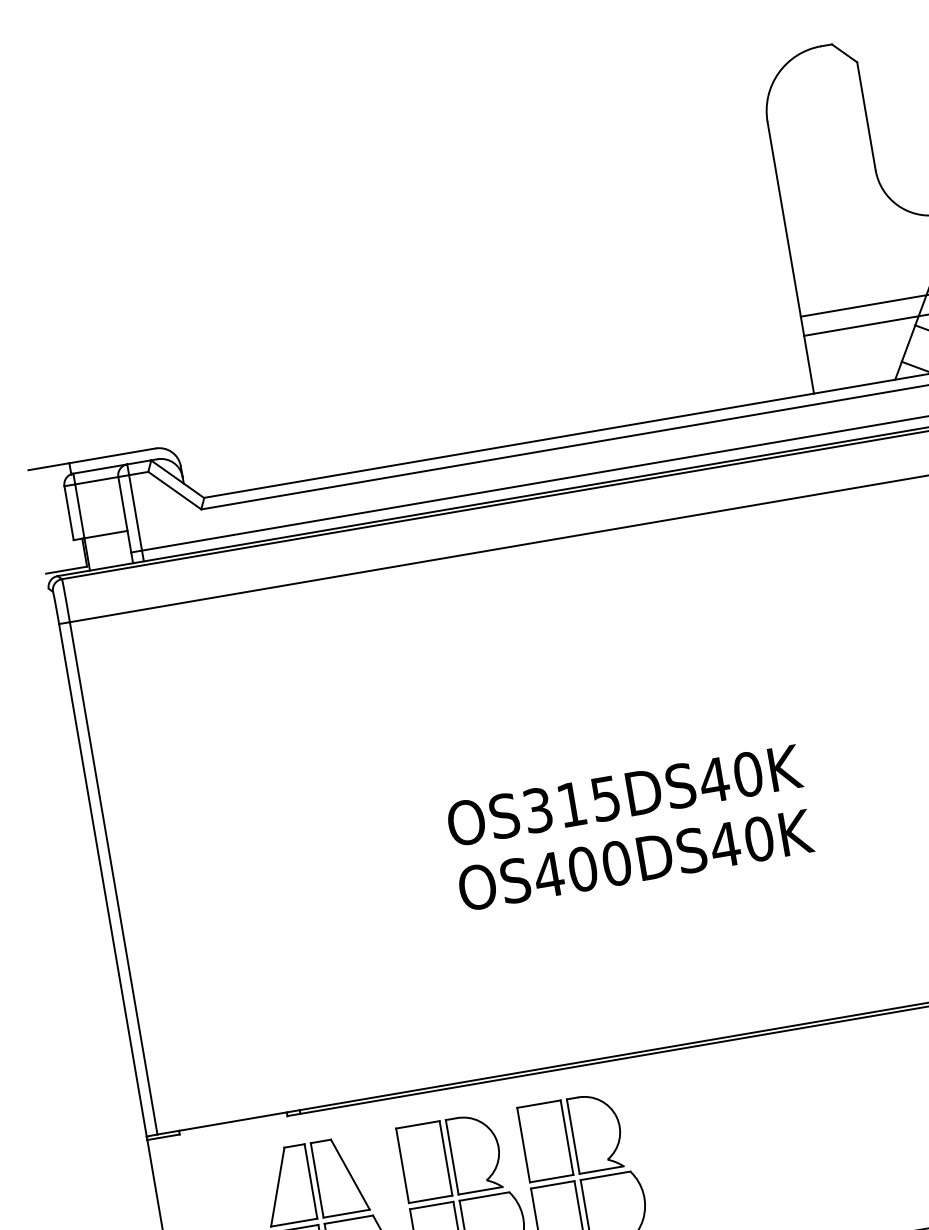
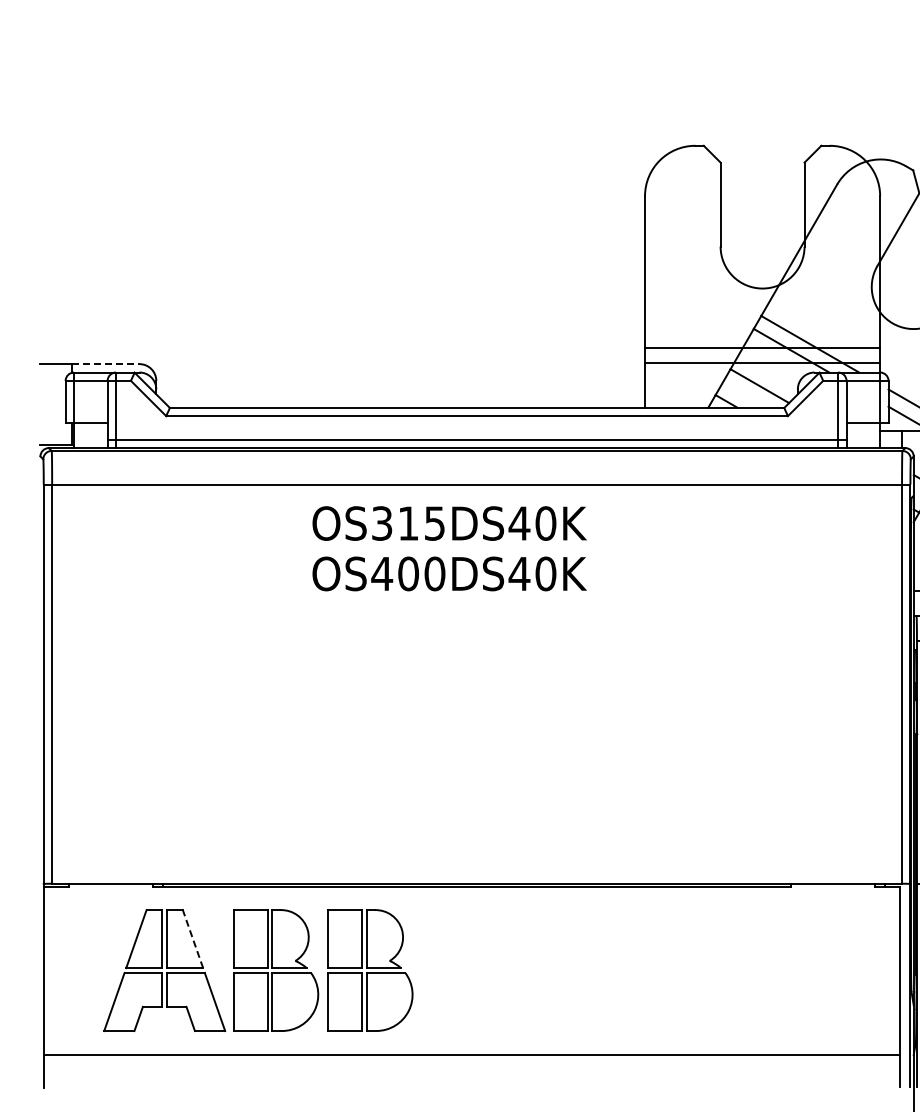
line: (112, 456) -> (105, 364), solid -> dashed
text: (629, 827) -> (449, 548), moved
line: (351, 1175) -> (193, 939), solid -> dashed

